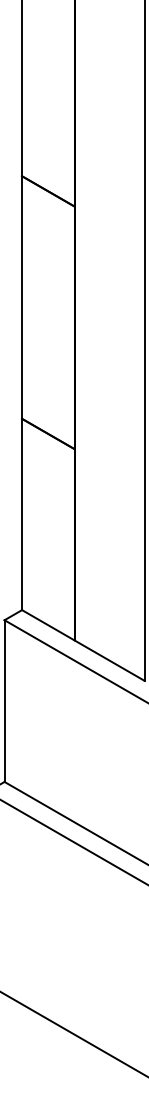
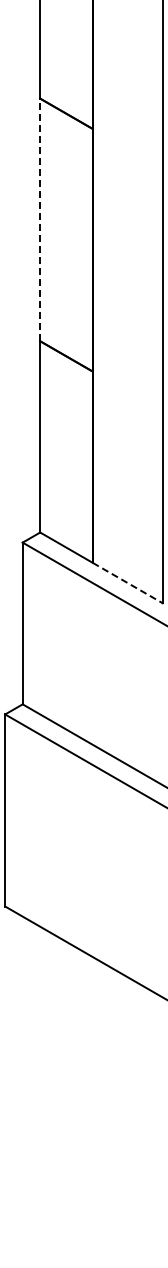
line: (22, 297) -> (40, 219), solid -> dashed
line: (110, 661) -> (128, 583), solid -> dashed

